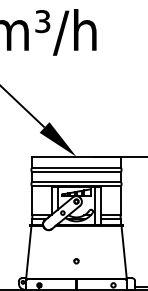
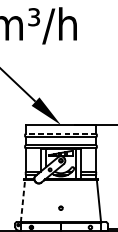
line: (75, 167) -> (60, 133), solid -> dashed
line: (28, 252) -> (22, 201), solid -> dashed

